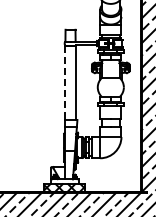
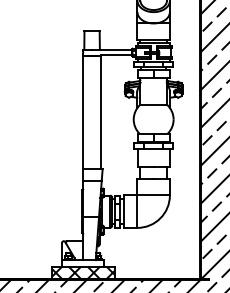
line: (64, 83) -> (82, 113), dashed -> solid

